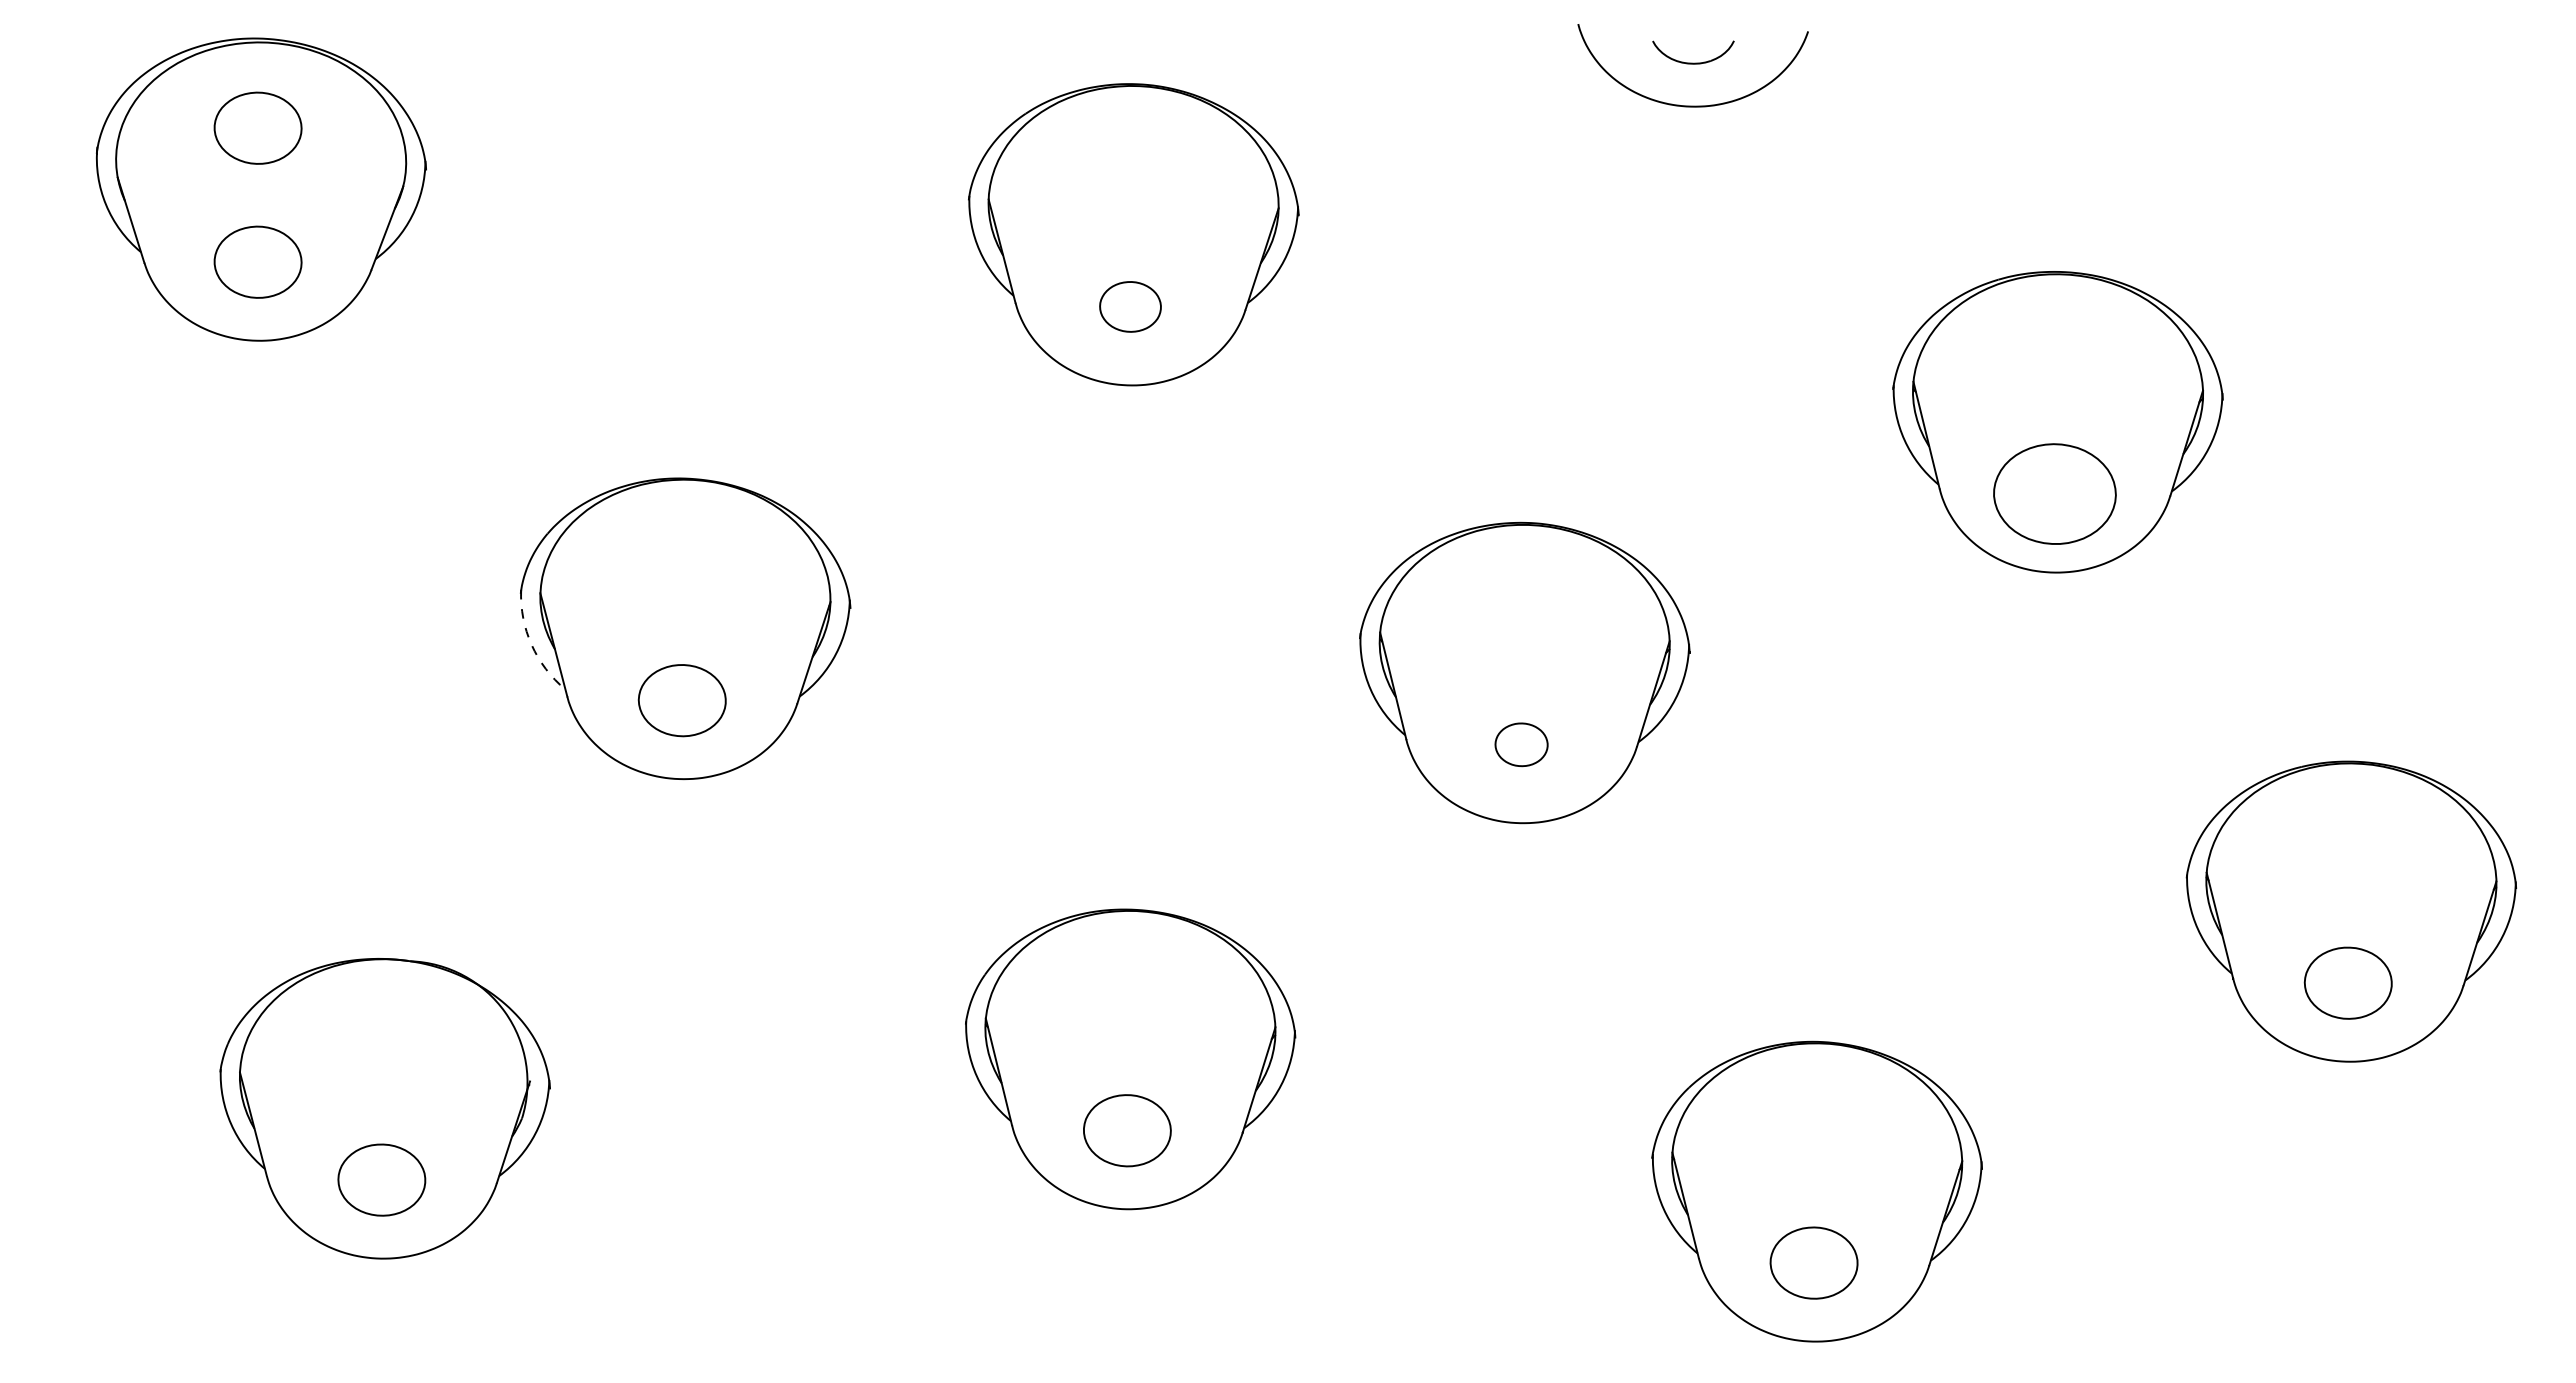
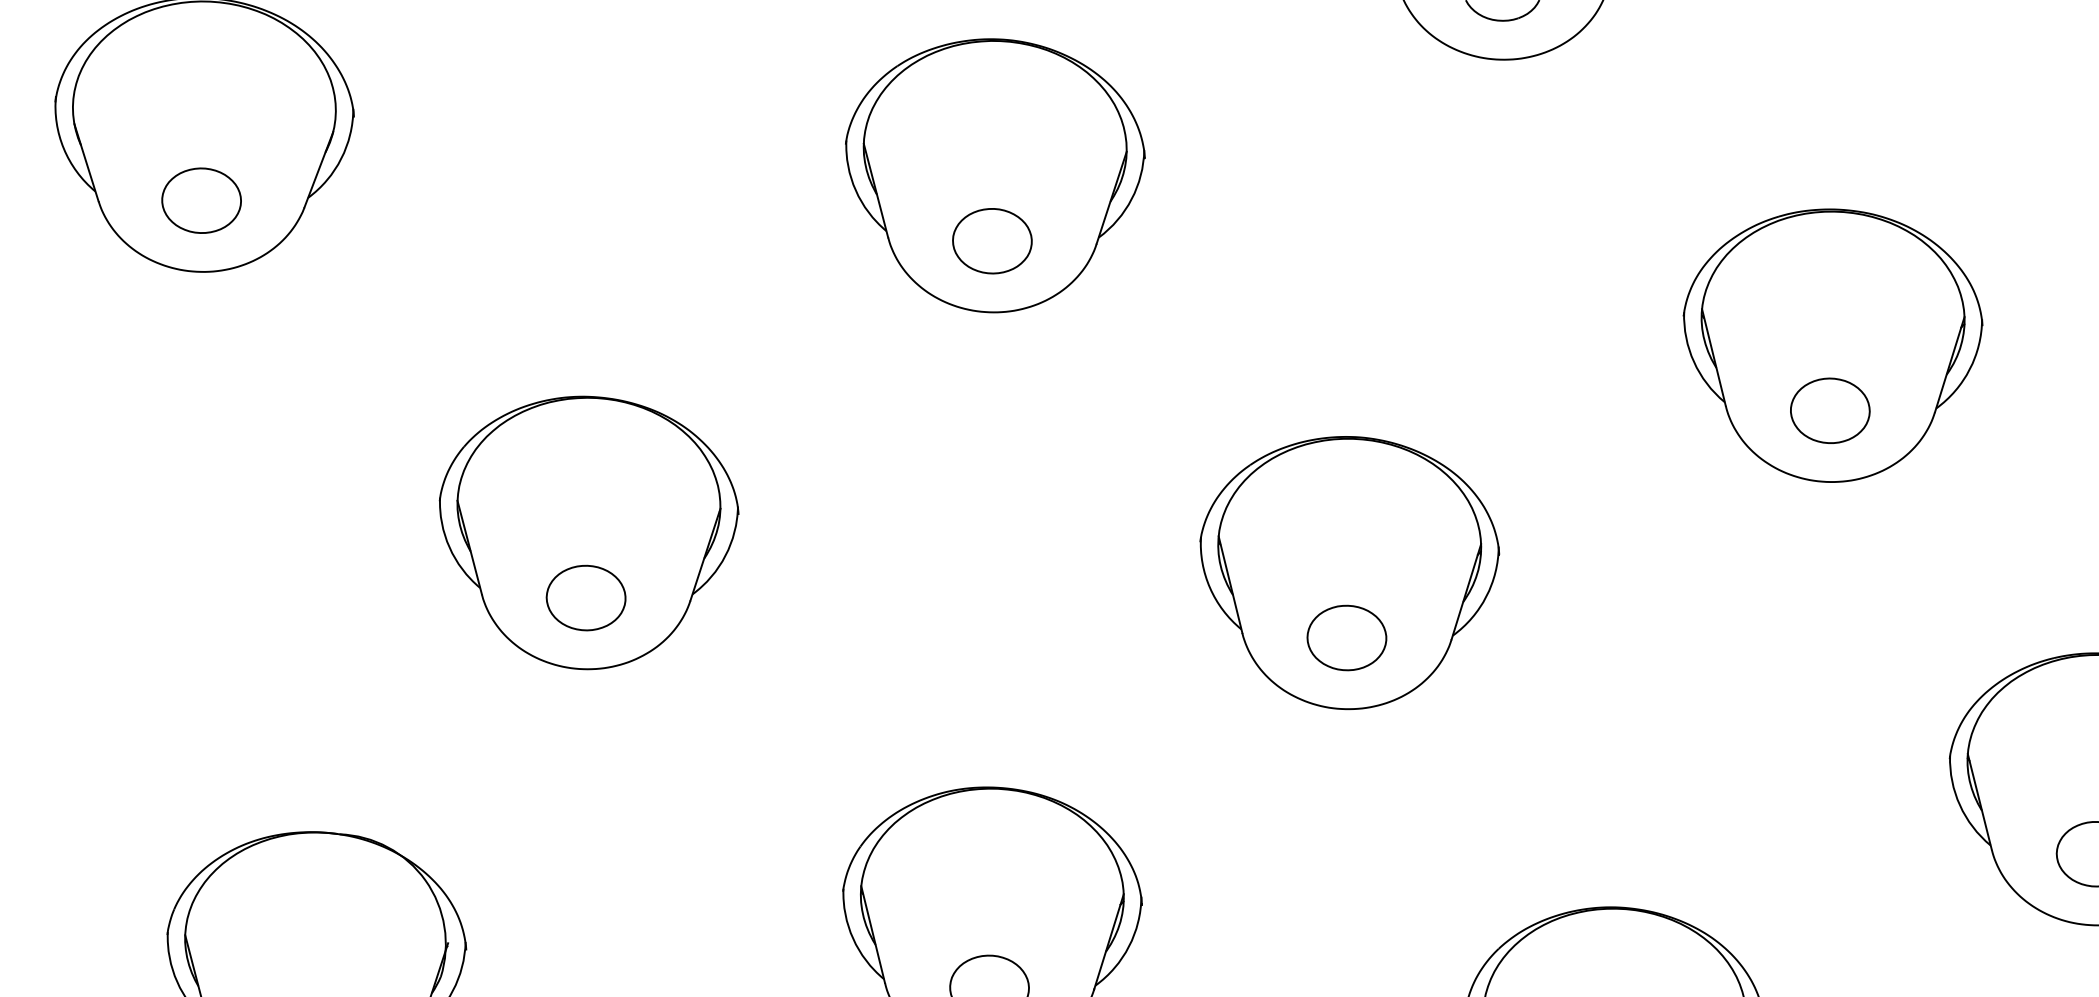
part: (257, 127) -> (201, 78), removed
part: (1130, 306) -> (992, 240), size x1.43
part: (2054, 493) -> (1829, 410), size x0.71
arc: (531, 644) -> (449, 547), dashed -> solid
part: (1521, 744) -> (1346, 637), size x1.67

